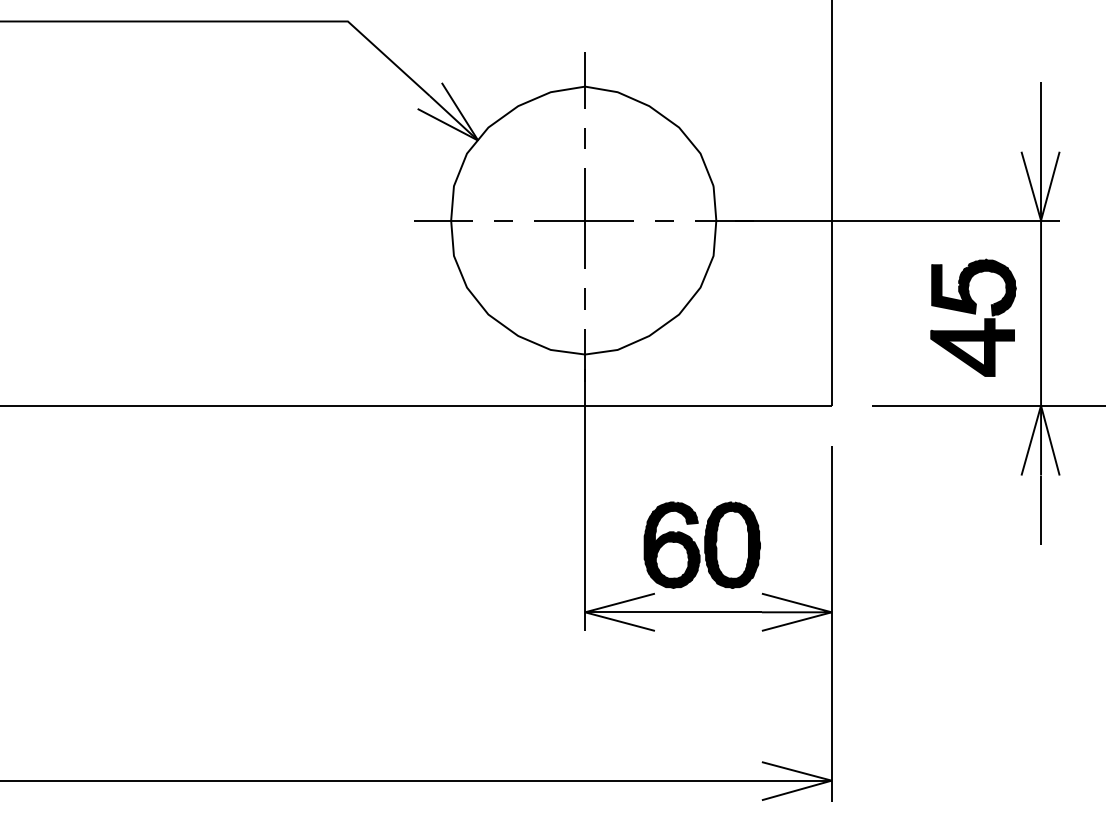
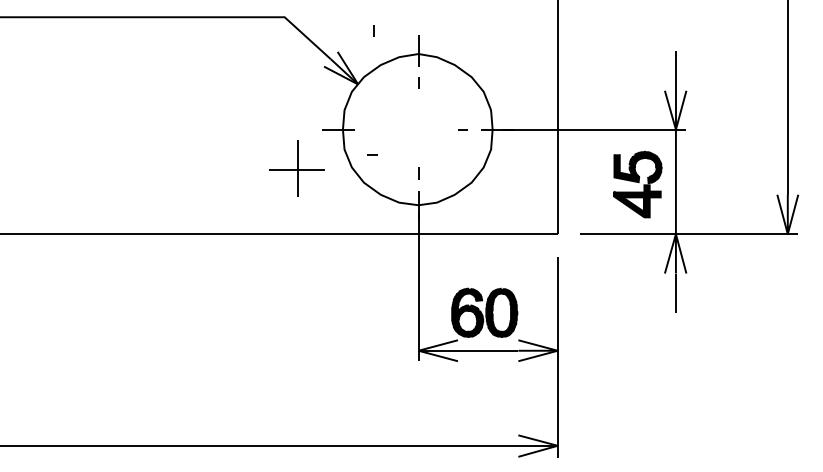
line: (505, 44) -> (373, 30), added
part: (583, 218) -> (296, 168), moved
line: (503, 220) -> (372, 154), moved

